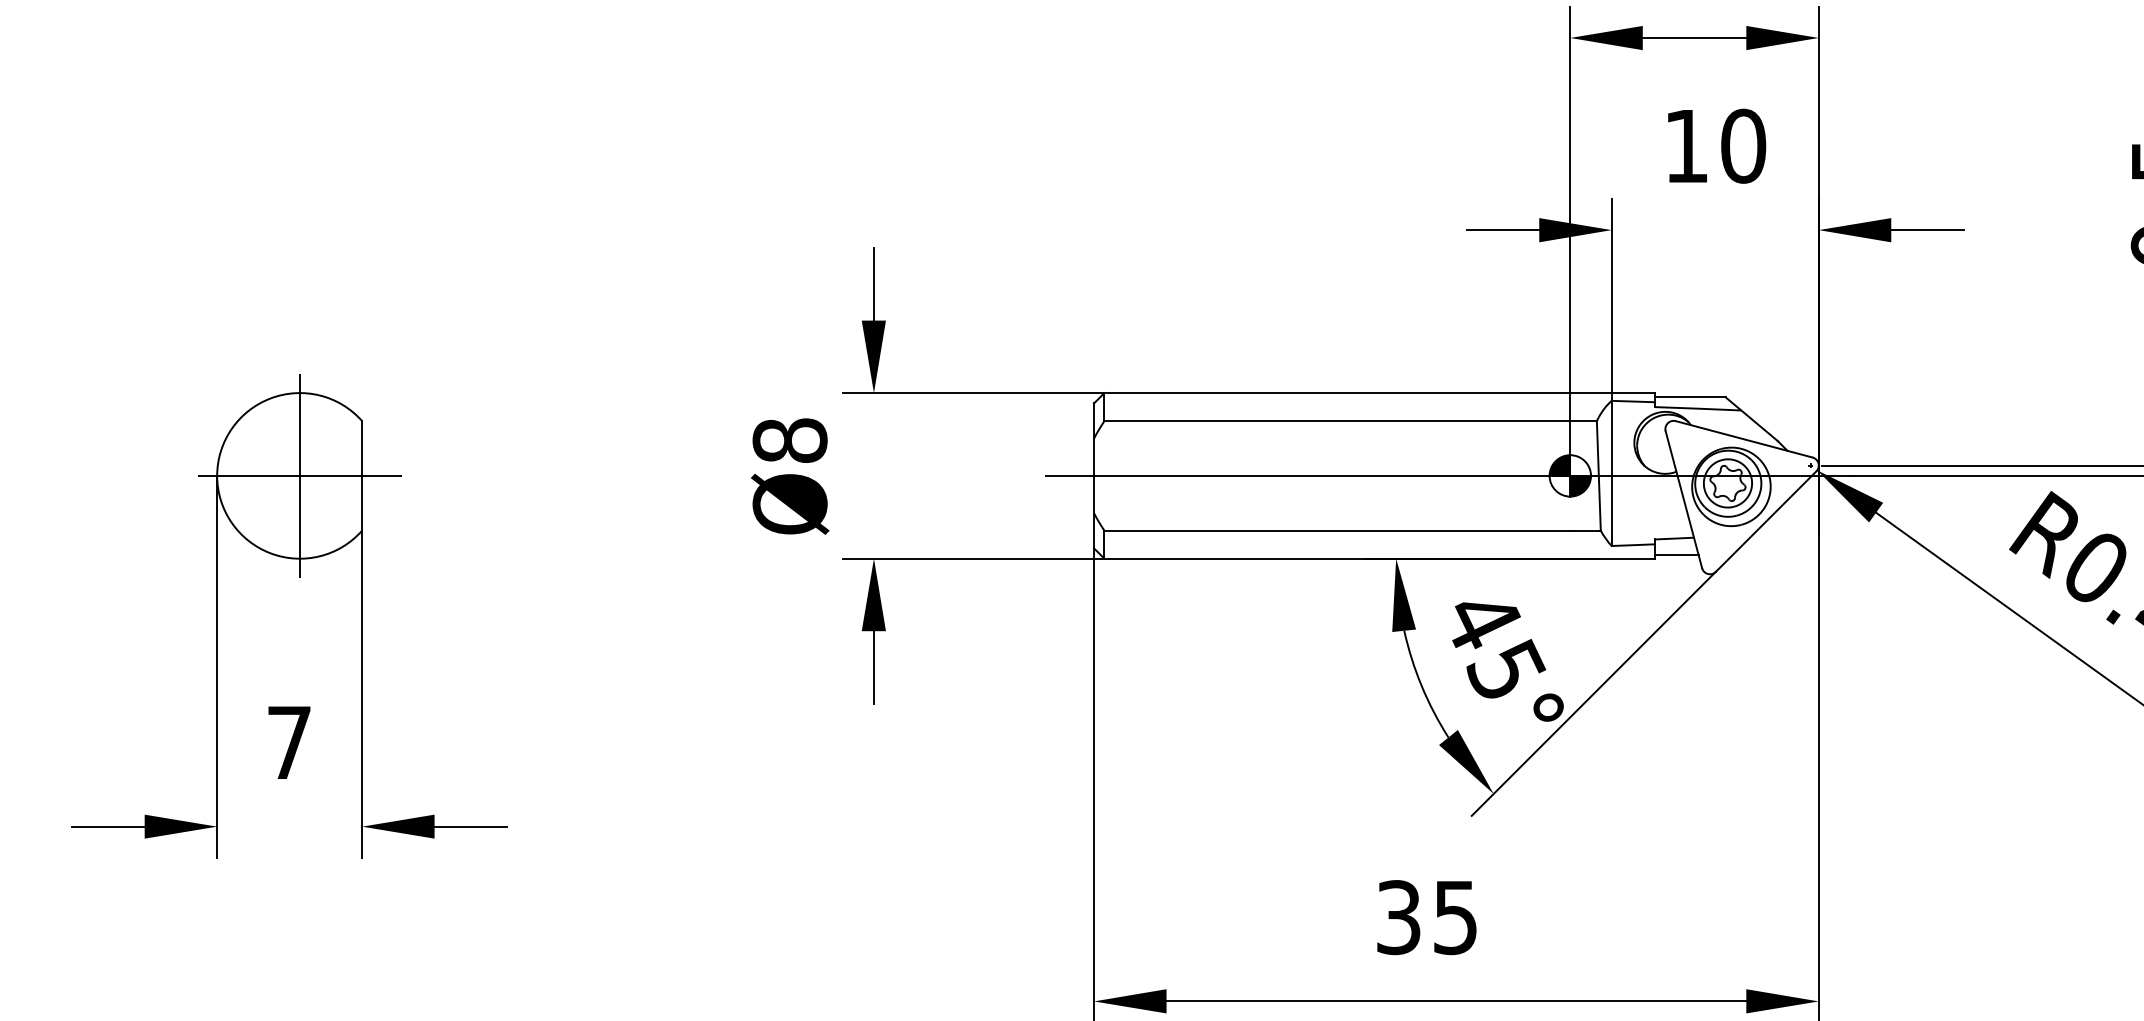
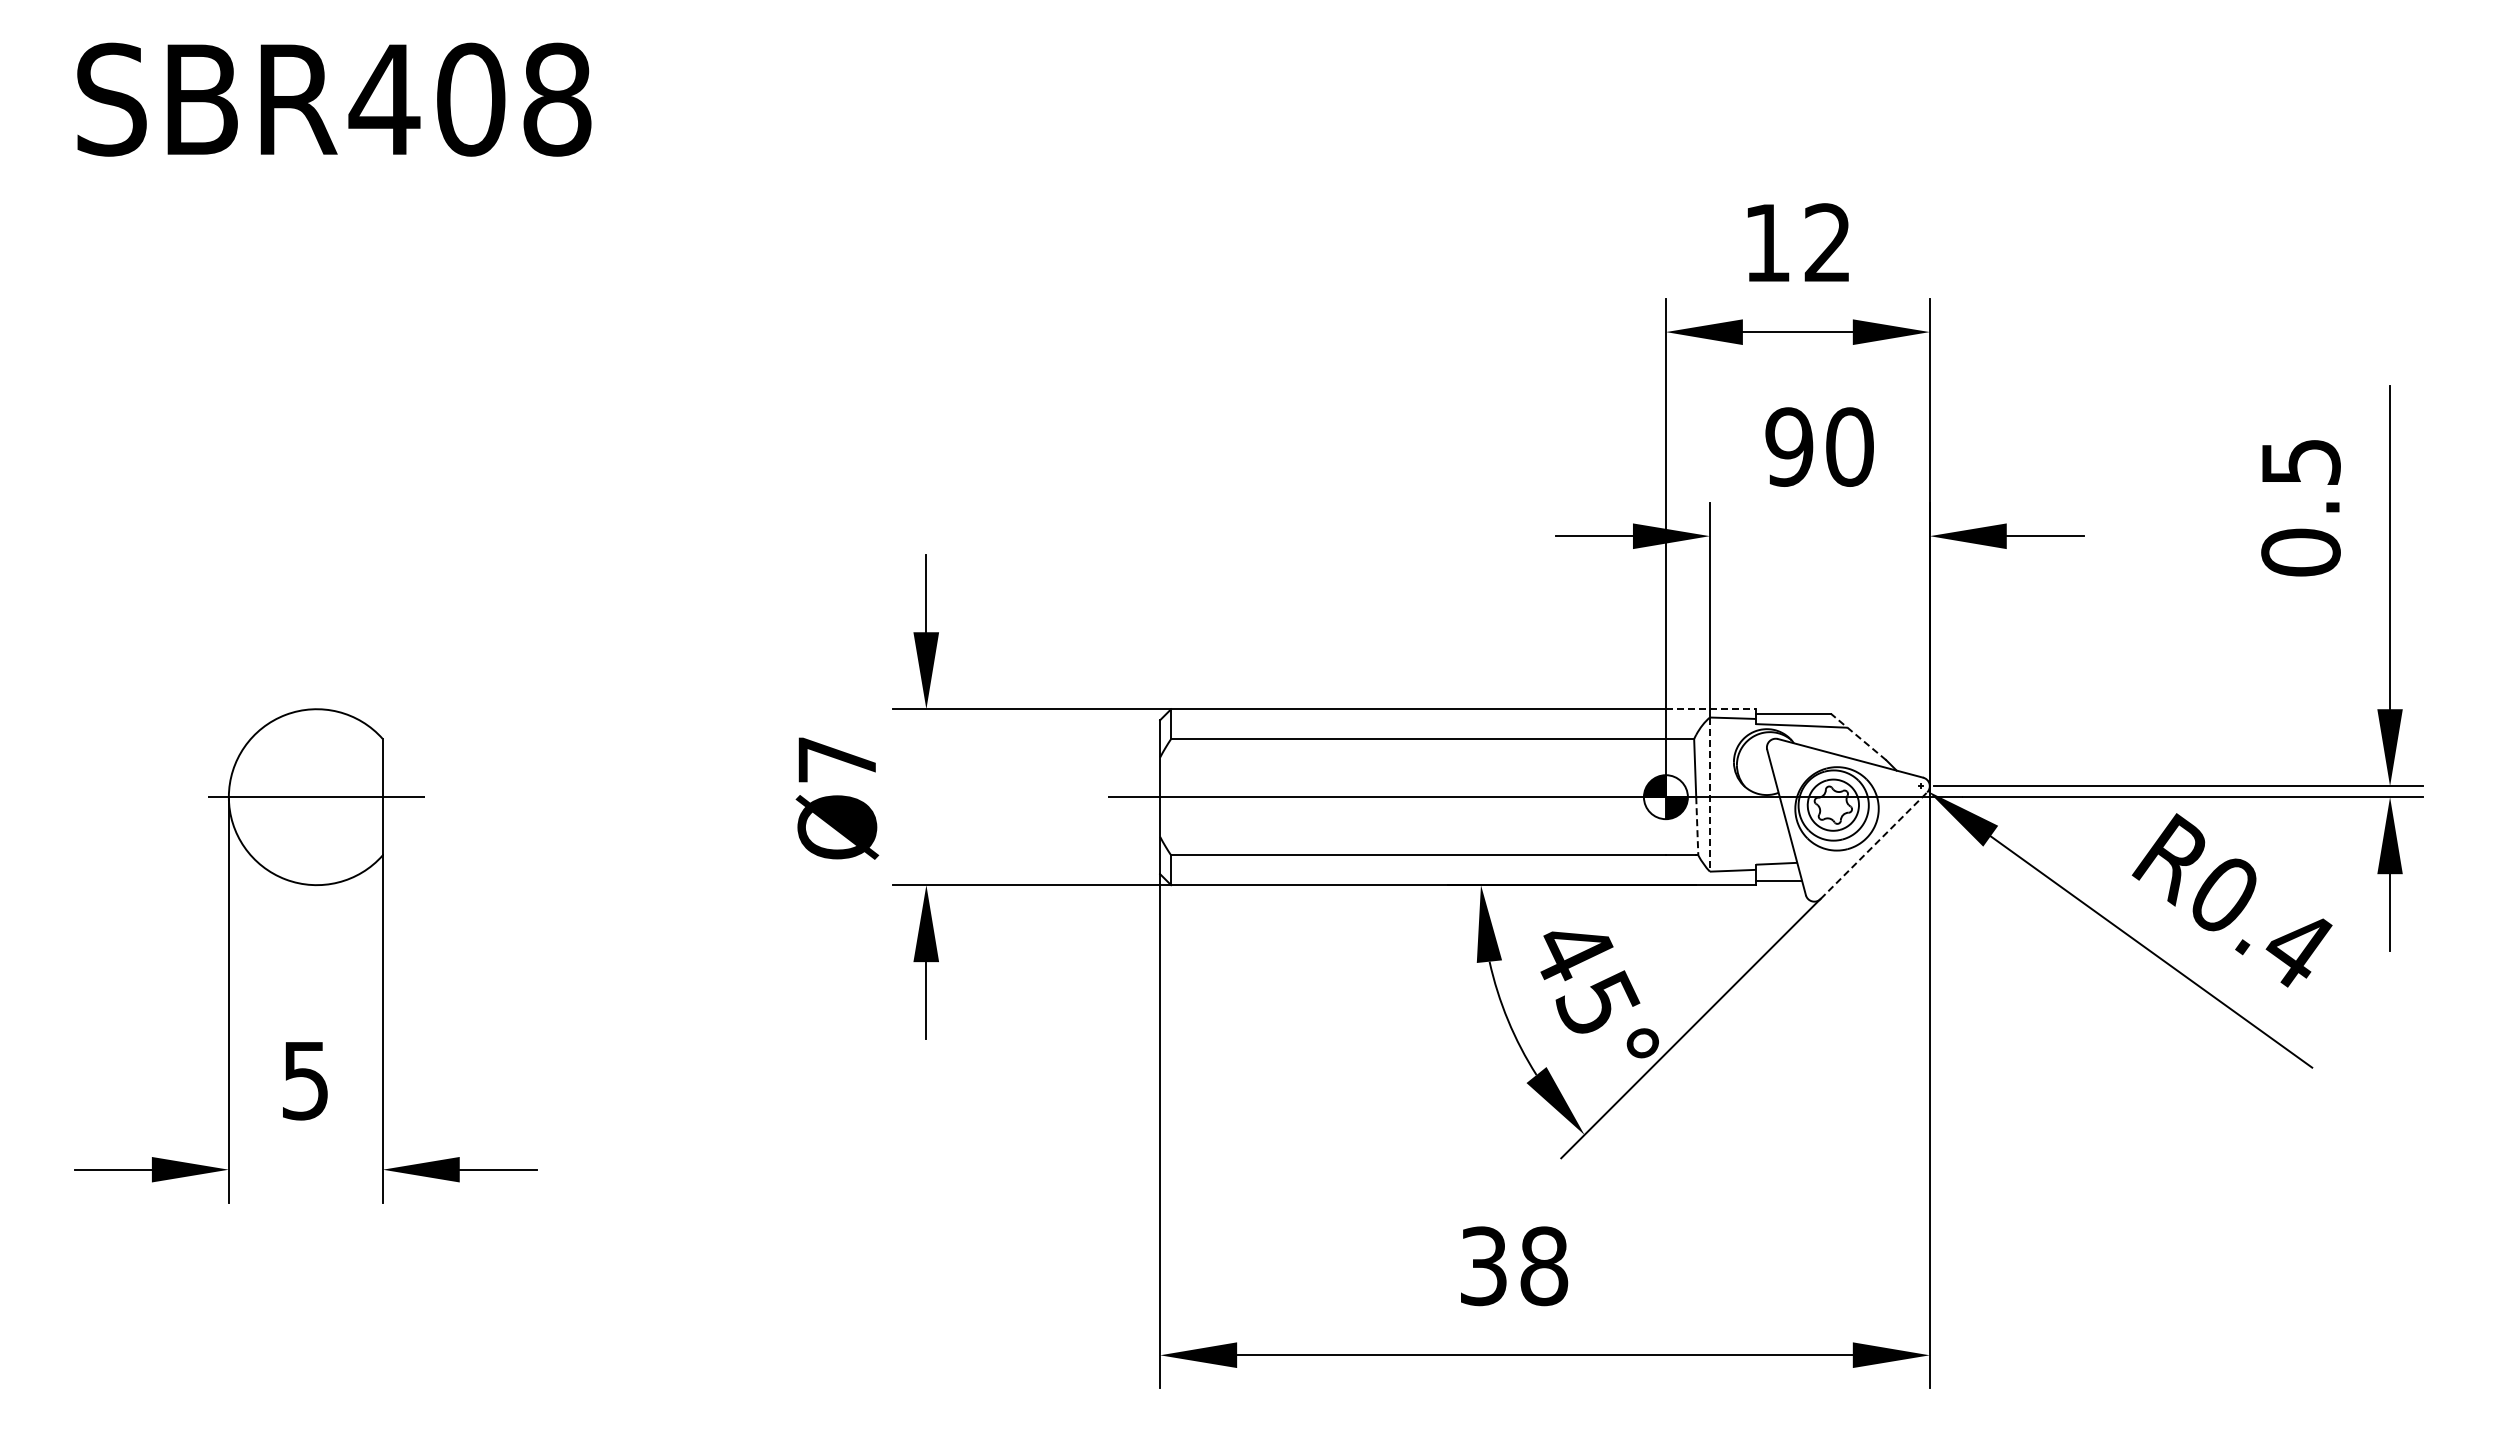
text: (1686, 145) -> (1789, 446), 10 -> 90
line: (1613, 393) -> (1711, 709), solid -> dashed
line: (1751, 418) -> (1858, 736), solid -> dashed
text: (790, 440) -> (837, 759), Ø8 -> Ø7
line: (1611, 474) -> (1709, 795), solid -> dashed
line: (299, 475) -> (316, 796), removed
line: (1600, 503) -> (1697, 826), solid -> dashed
line: (1766, 521) -> (1874, 845), solid -> dashed
text: (289, 743) -> (305, 1081), 7 -> 5
text: (1455, 917) -> (1544, 1266), 35 -> 38

